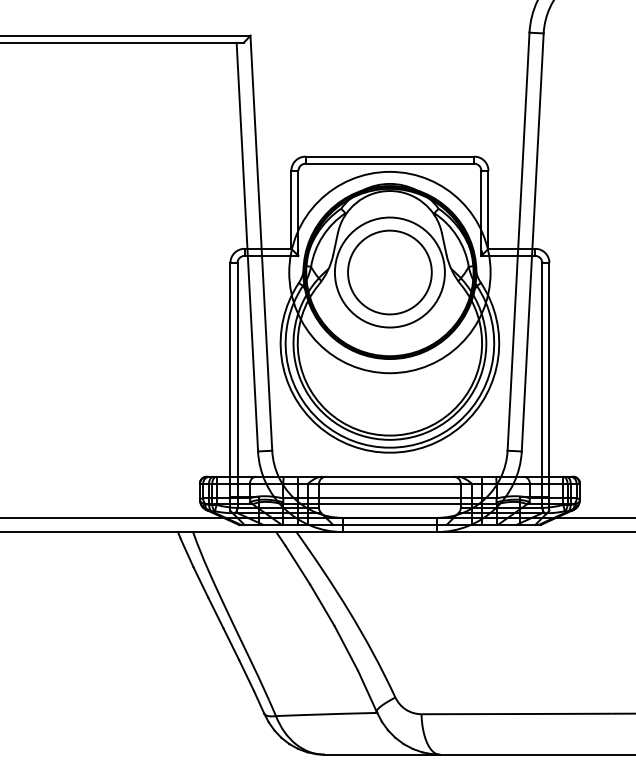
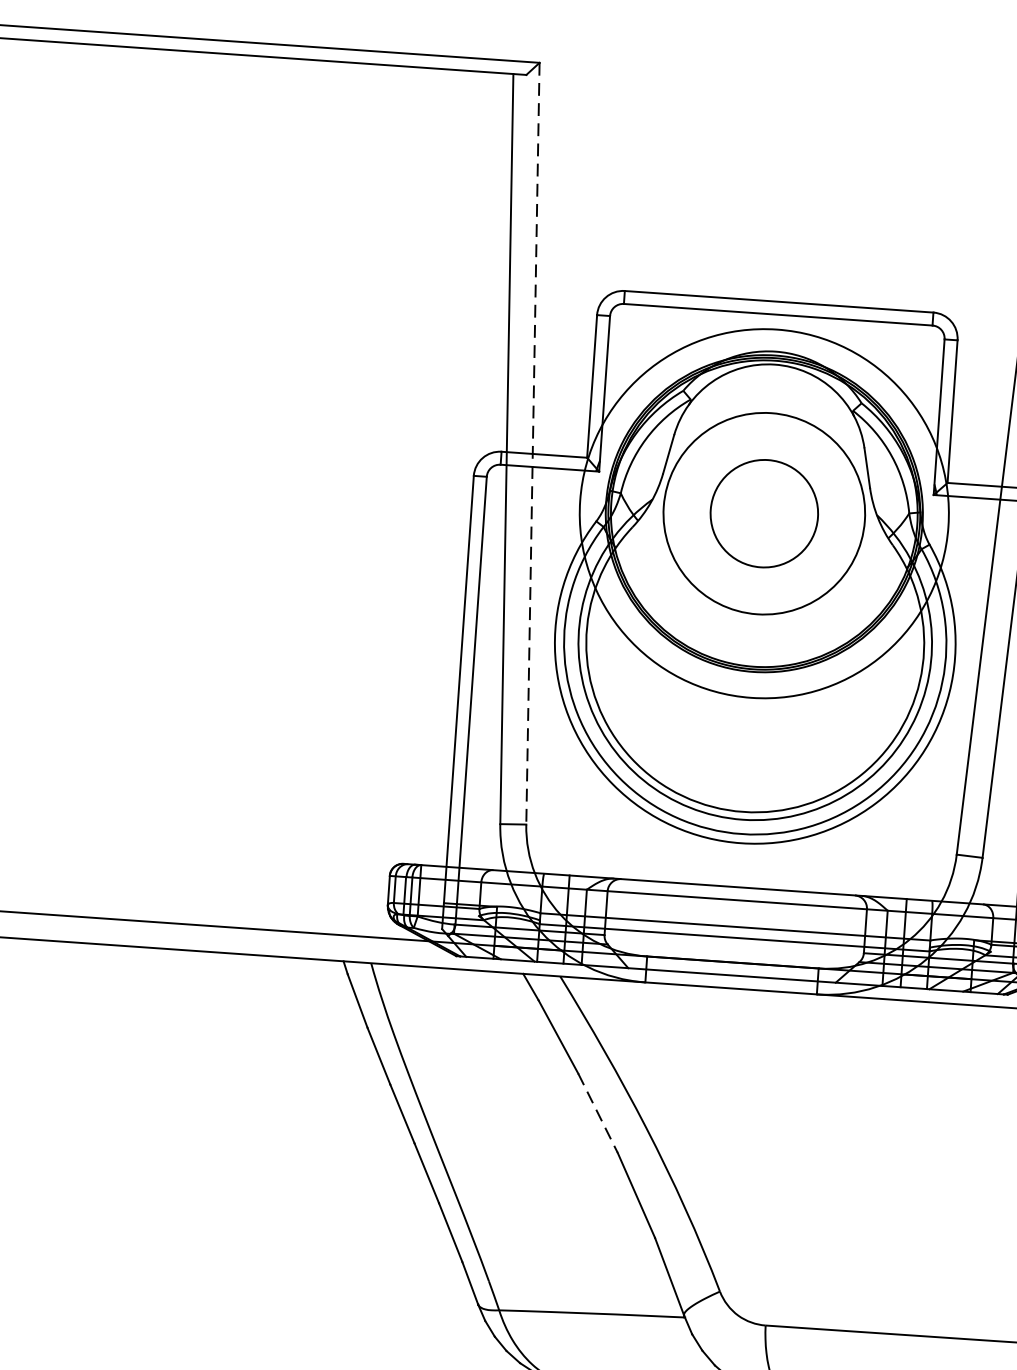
line: (261, 243) -> (533, 444), solid -> dashed
circle: (389, 272) -> (763, 513), size x0.7
line: (322, 605) -> (598, 1114), solid -> dashed

